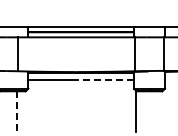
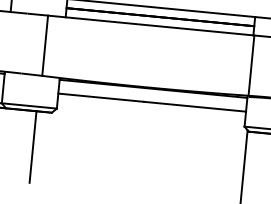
line: (105, 80) -> (195, 107), dashed -> solid
line: (17, 111) -> (33, 147), dashed -> solid

